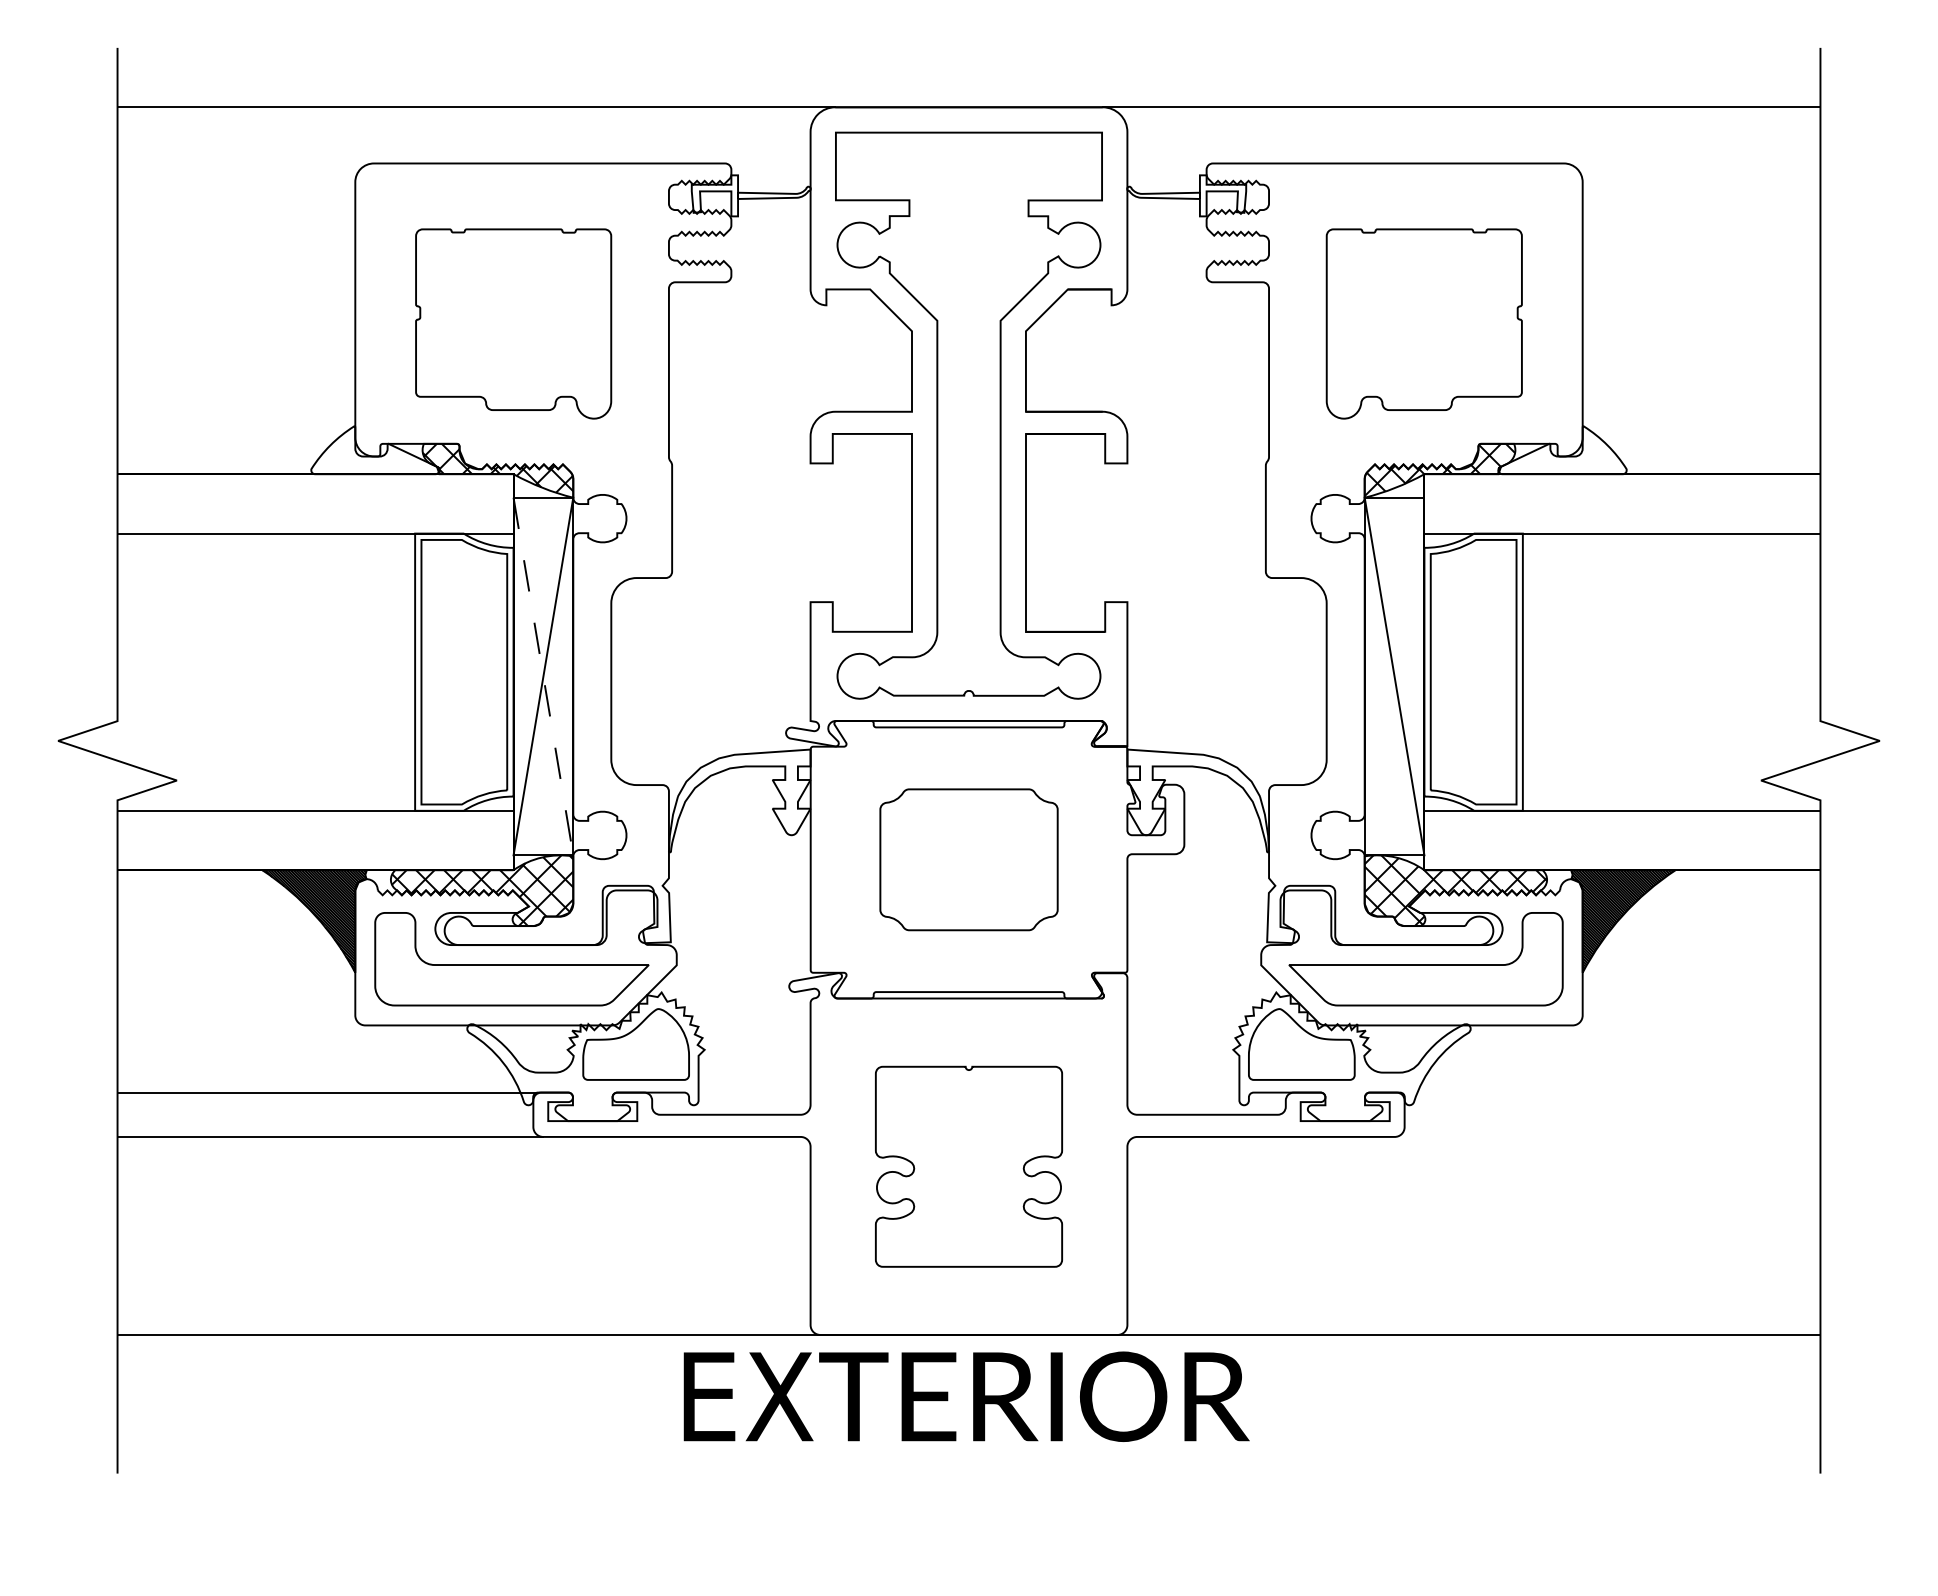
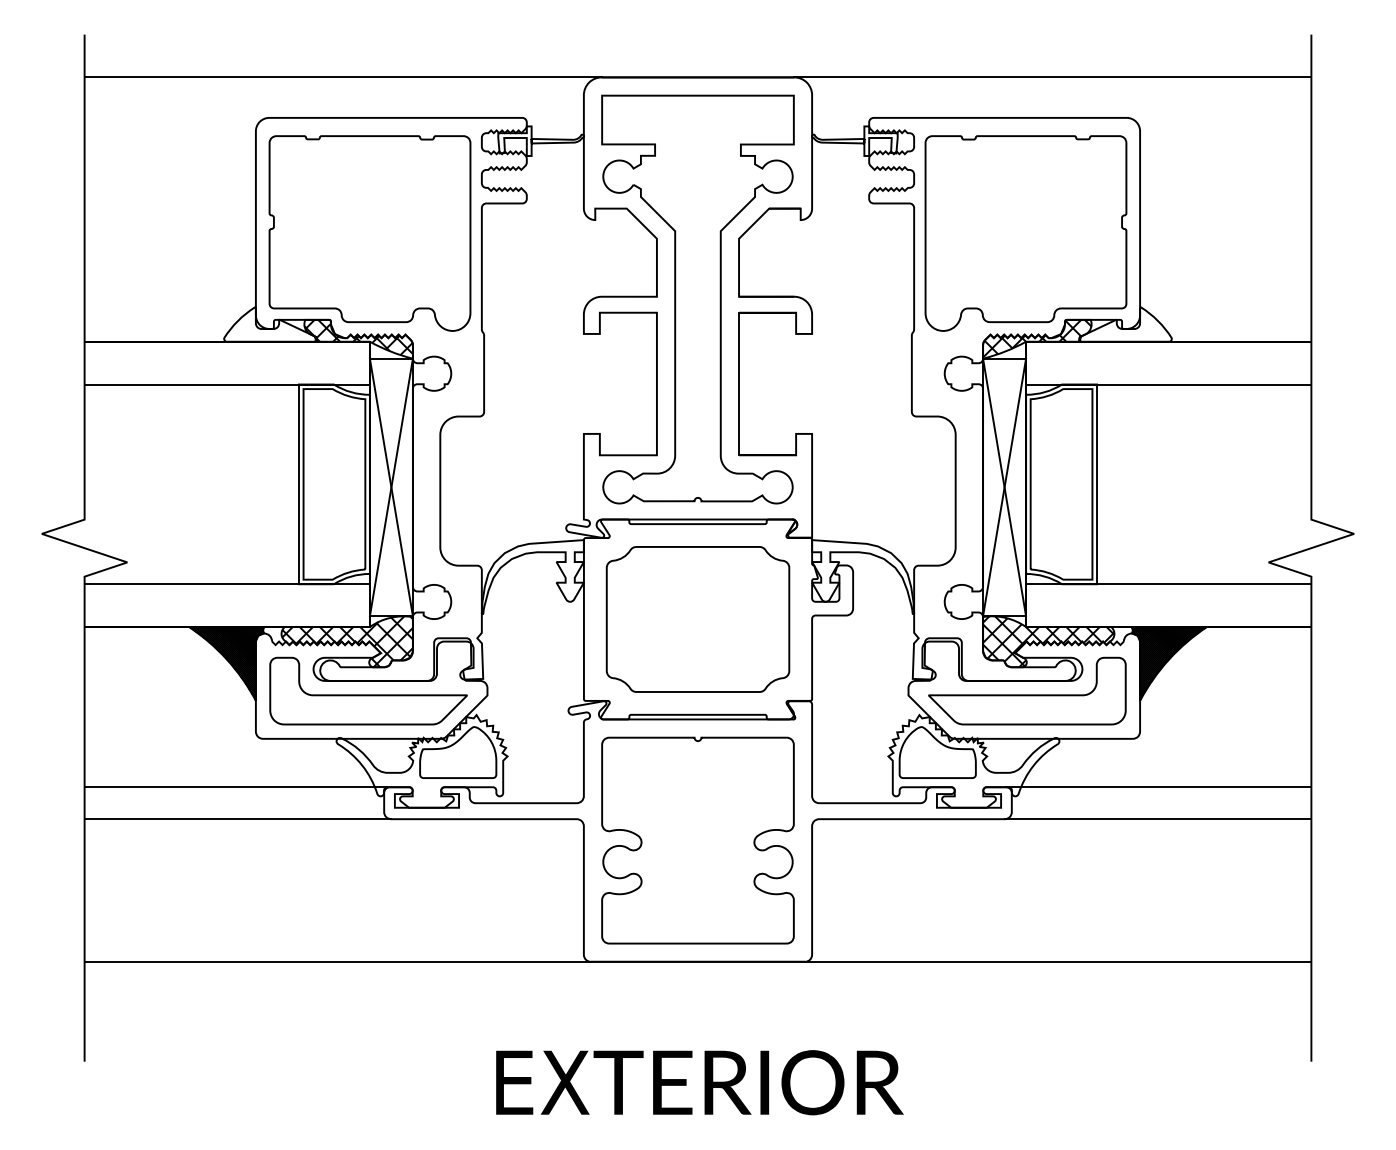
part: (513, 323) -> (369, 233), size x1.43
part: (1424, 323) -> (1026, 233), size x1.43
line: (1394, 676) -> (1004, 487), added
line: (543, 677) -> (391, 488), dashed -> solid
part: (968, 859) -> (697, 619), size x1.43
line: (1608, 1092) -> (1158, 787), added
line: (1607, 1136) -> (1157, 818), added
part: (968, 1166) -> (697, 840), size x1.43
text: (966, 1396) -> (699, 1082), moved

